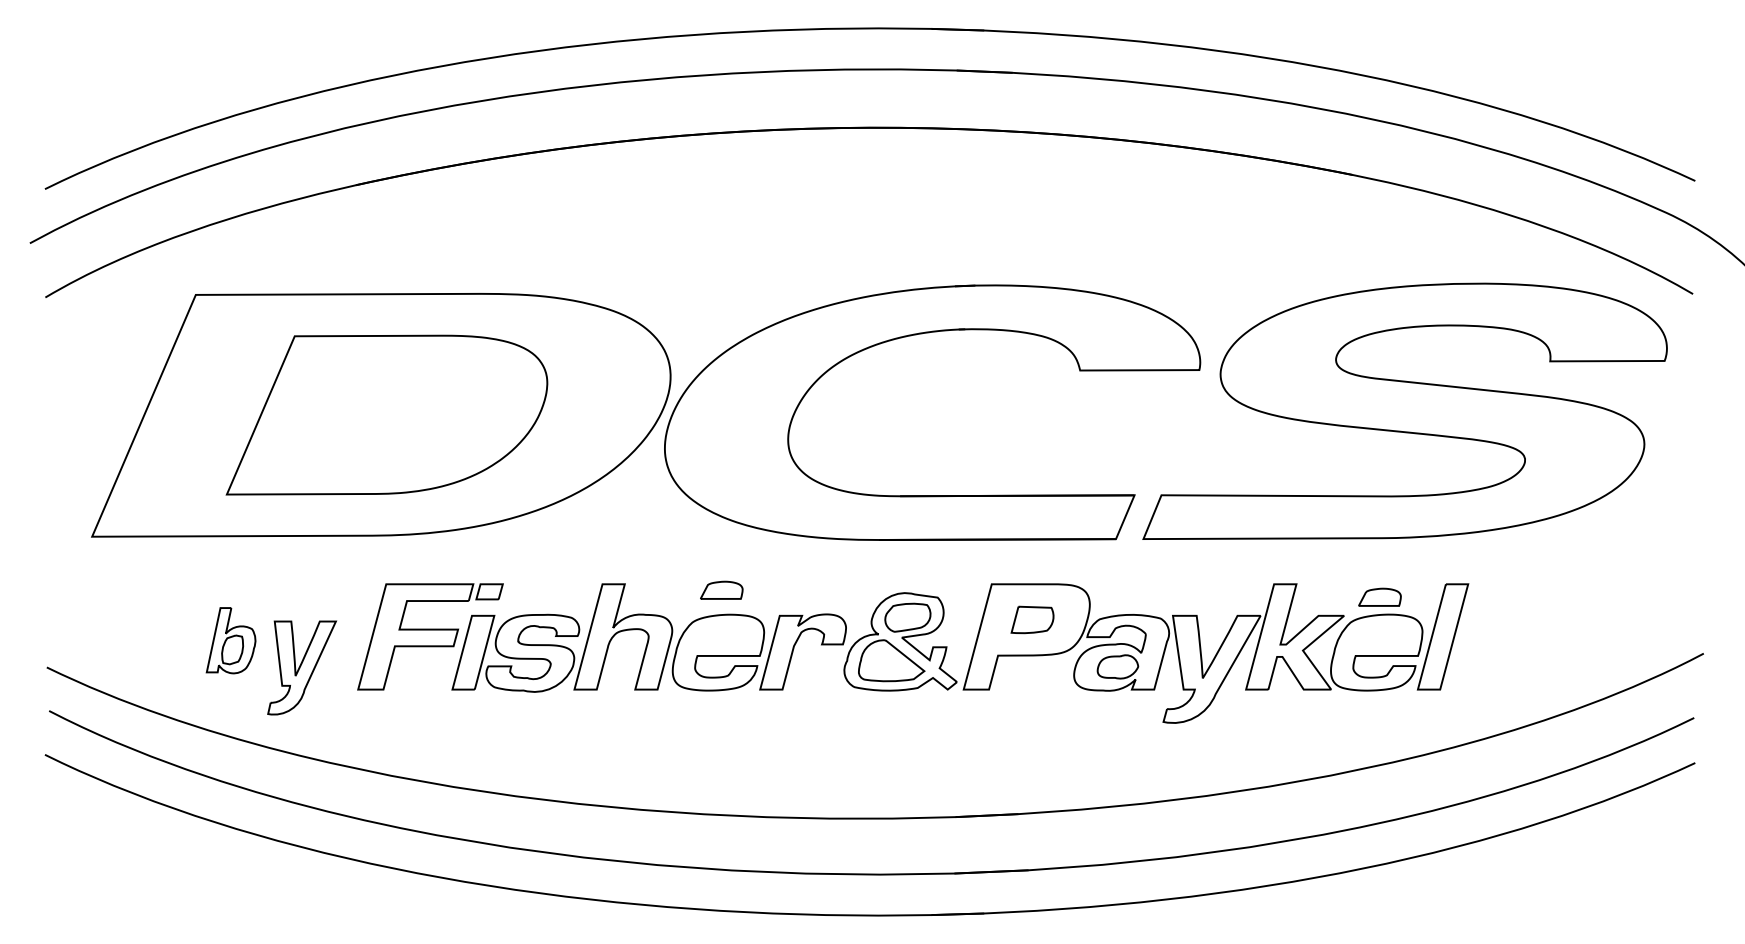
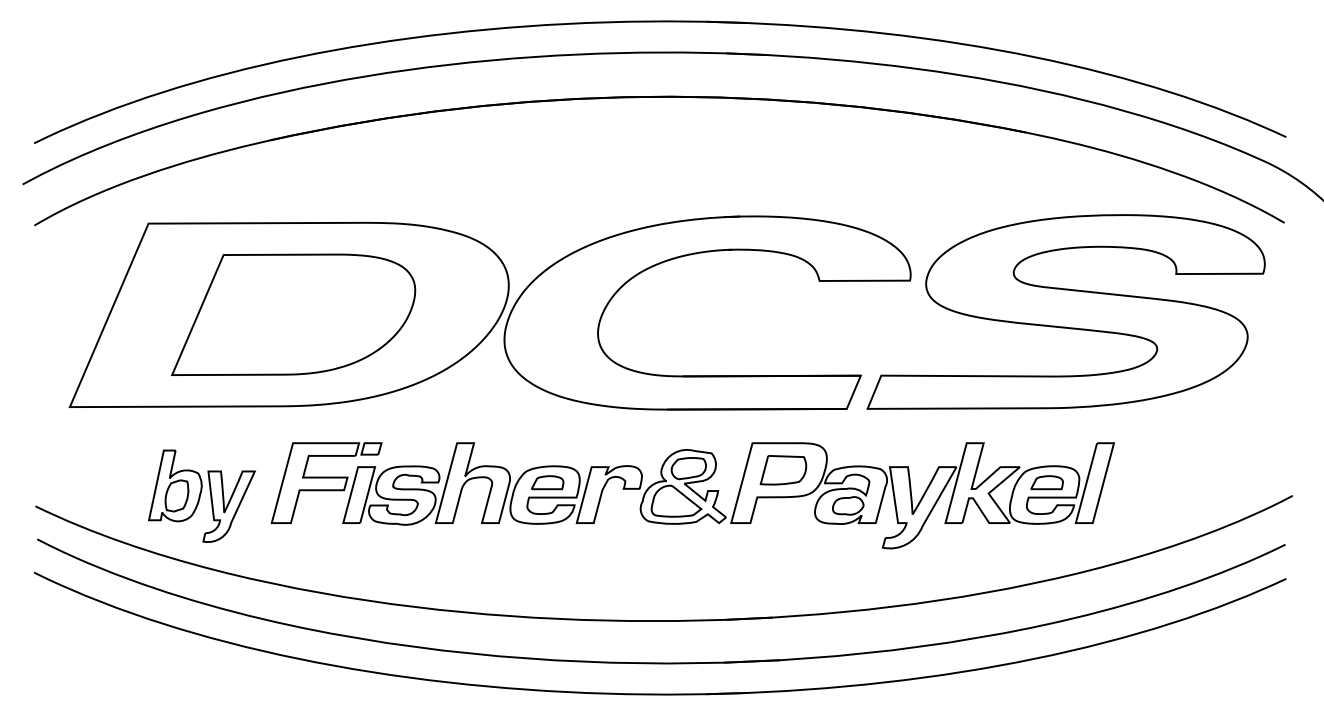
part: (721, 589) -> (547, 482), moved
part: (1379, 596) -> (1046, 482), moved
part: (1032, 619) -> (783, 469), size x1.43
part: (230, 640) -> (174, 485), size x1.43

